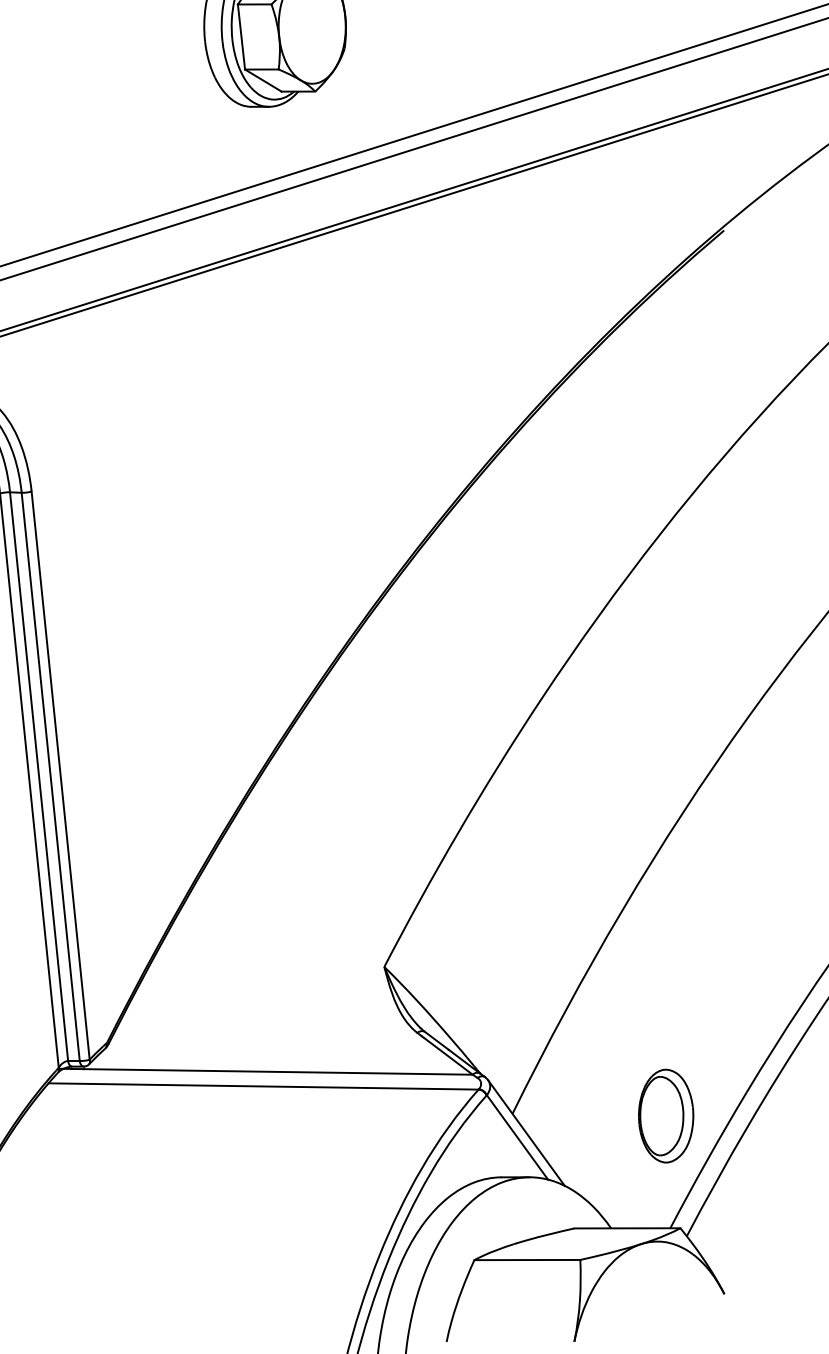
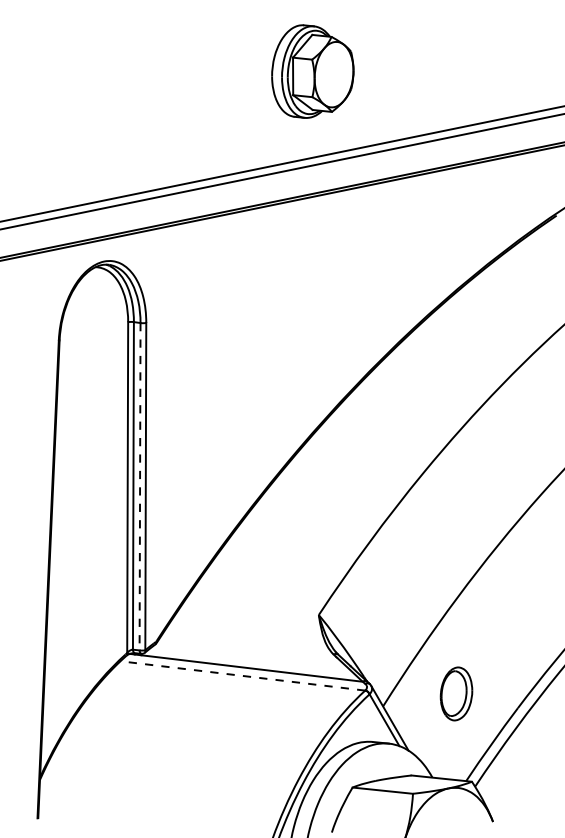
line: (51, 776) -> (140, 486), solid -> dashed
line: (262, 1085) -> (242, 675), solid -> dashed
part: (666, 1115) -> (456, 693), moved

